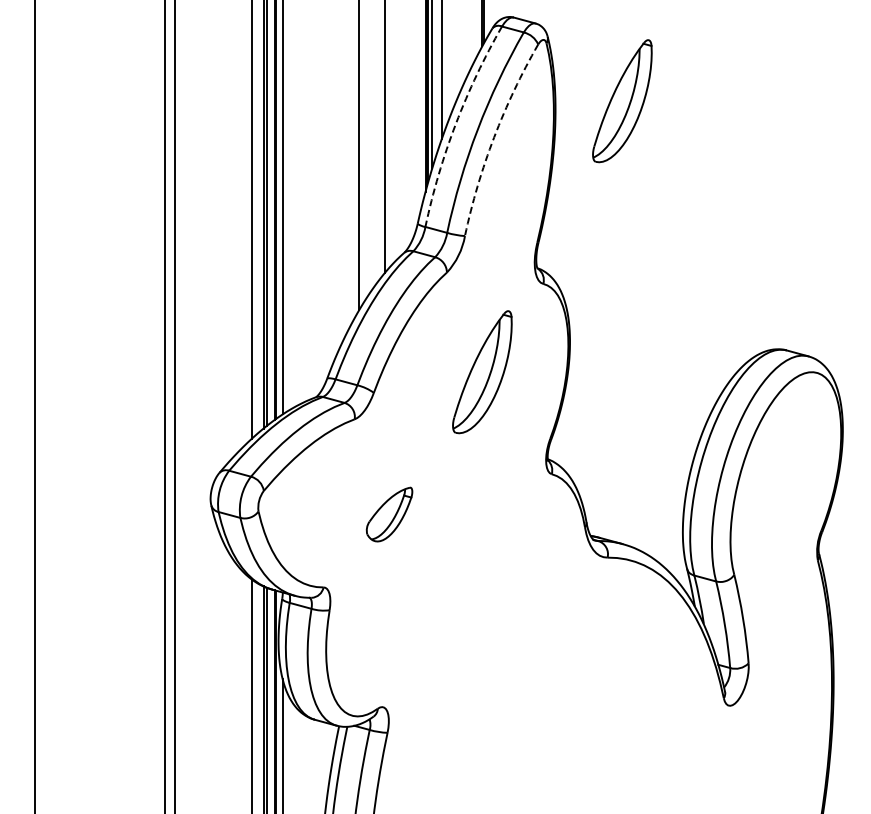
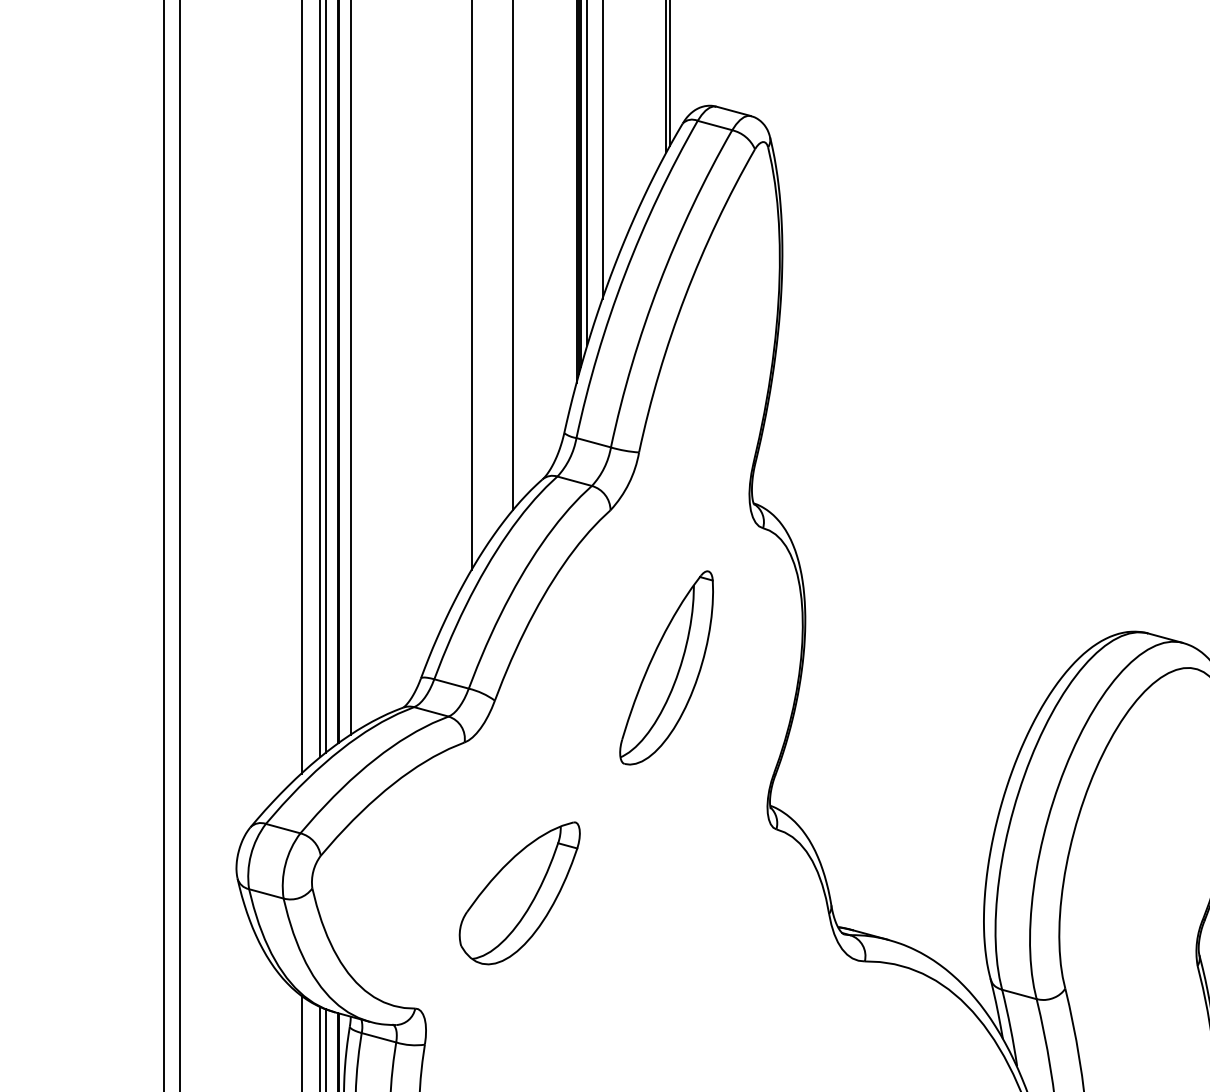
part: (622, 101) -> (888, 239), removed
arc: (455, 123) -> (624, 274), dashed -> solid
arc: (494, 137) -> (685, 296), dashed -> solid
part: (389, 514) -> (519, 893), size x1.67

